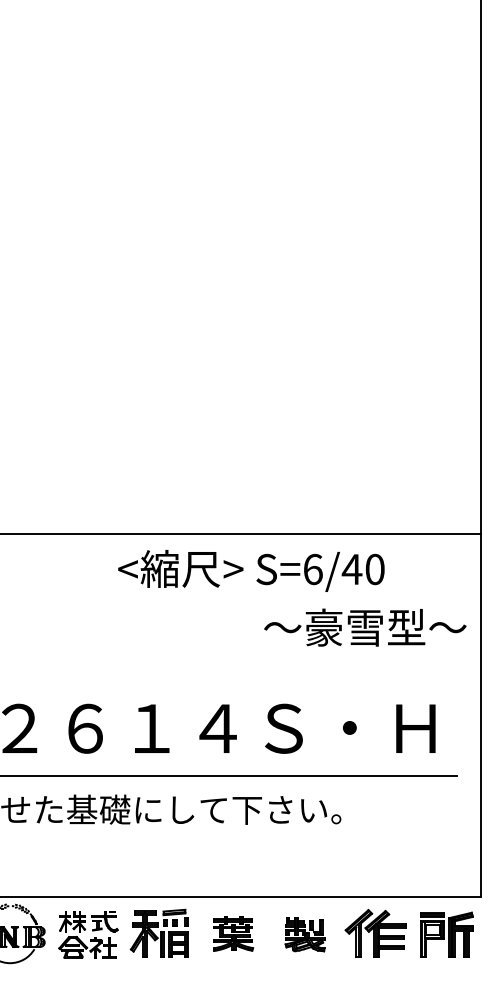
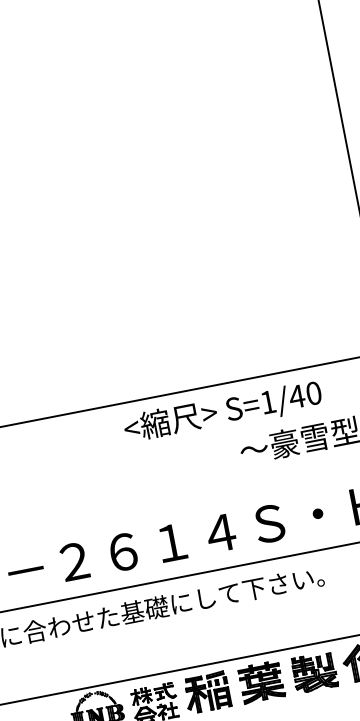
text: (313, 569) -> (268, 402), S=6/40 -> S=1/40
part: (233, 933) -> (261, 681), size x1.43
part: (305, 934) -> (314, 672), size x1.43

